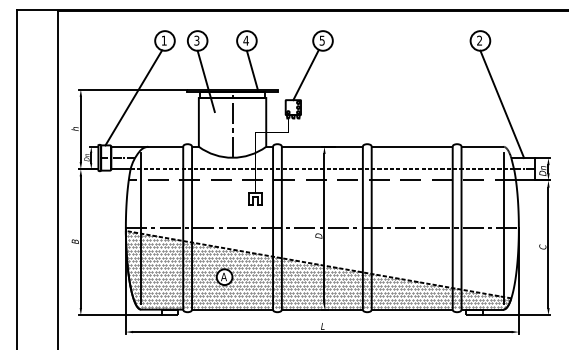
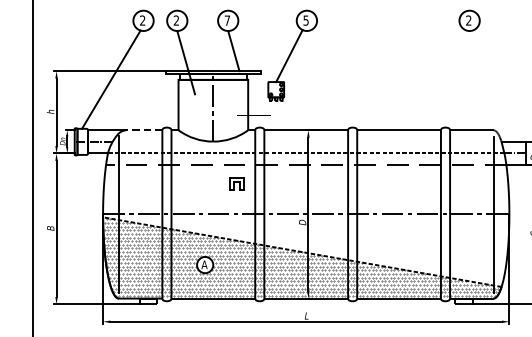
text: (163, 40) -> (141, 20), 1 -> 2
text: (196, 40) -> (176, 20), 3 -> 2
text: (245, 40) -> (226, 20), 4 -> 7
line: (502, 104) -> (492, 86), removed
line: (165, 146) -> (144, 129), solid -> dashed

